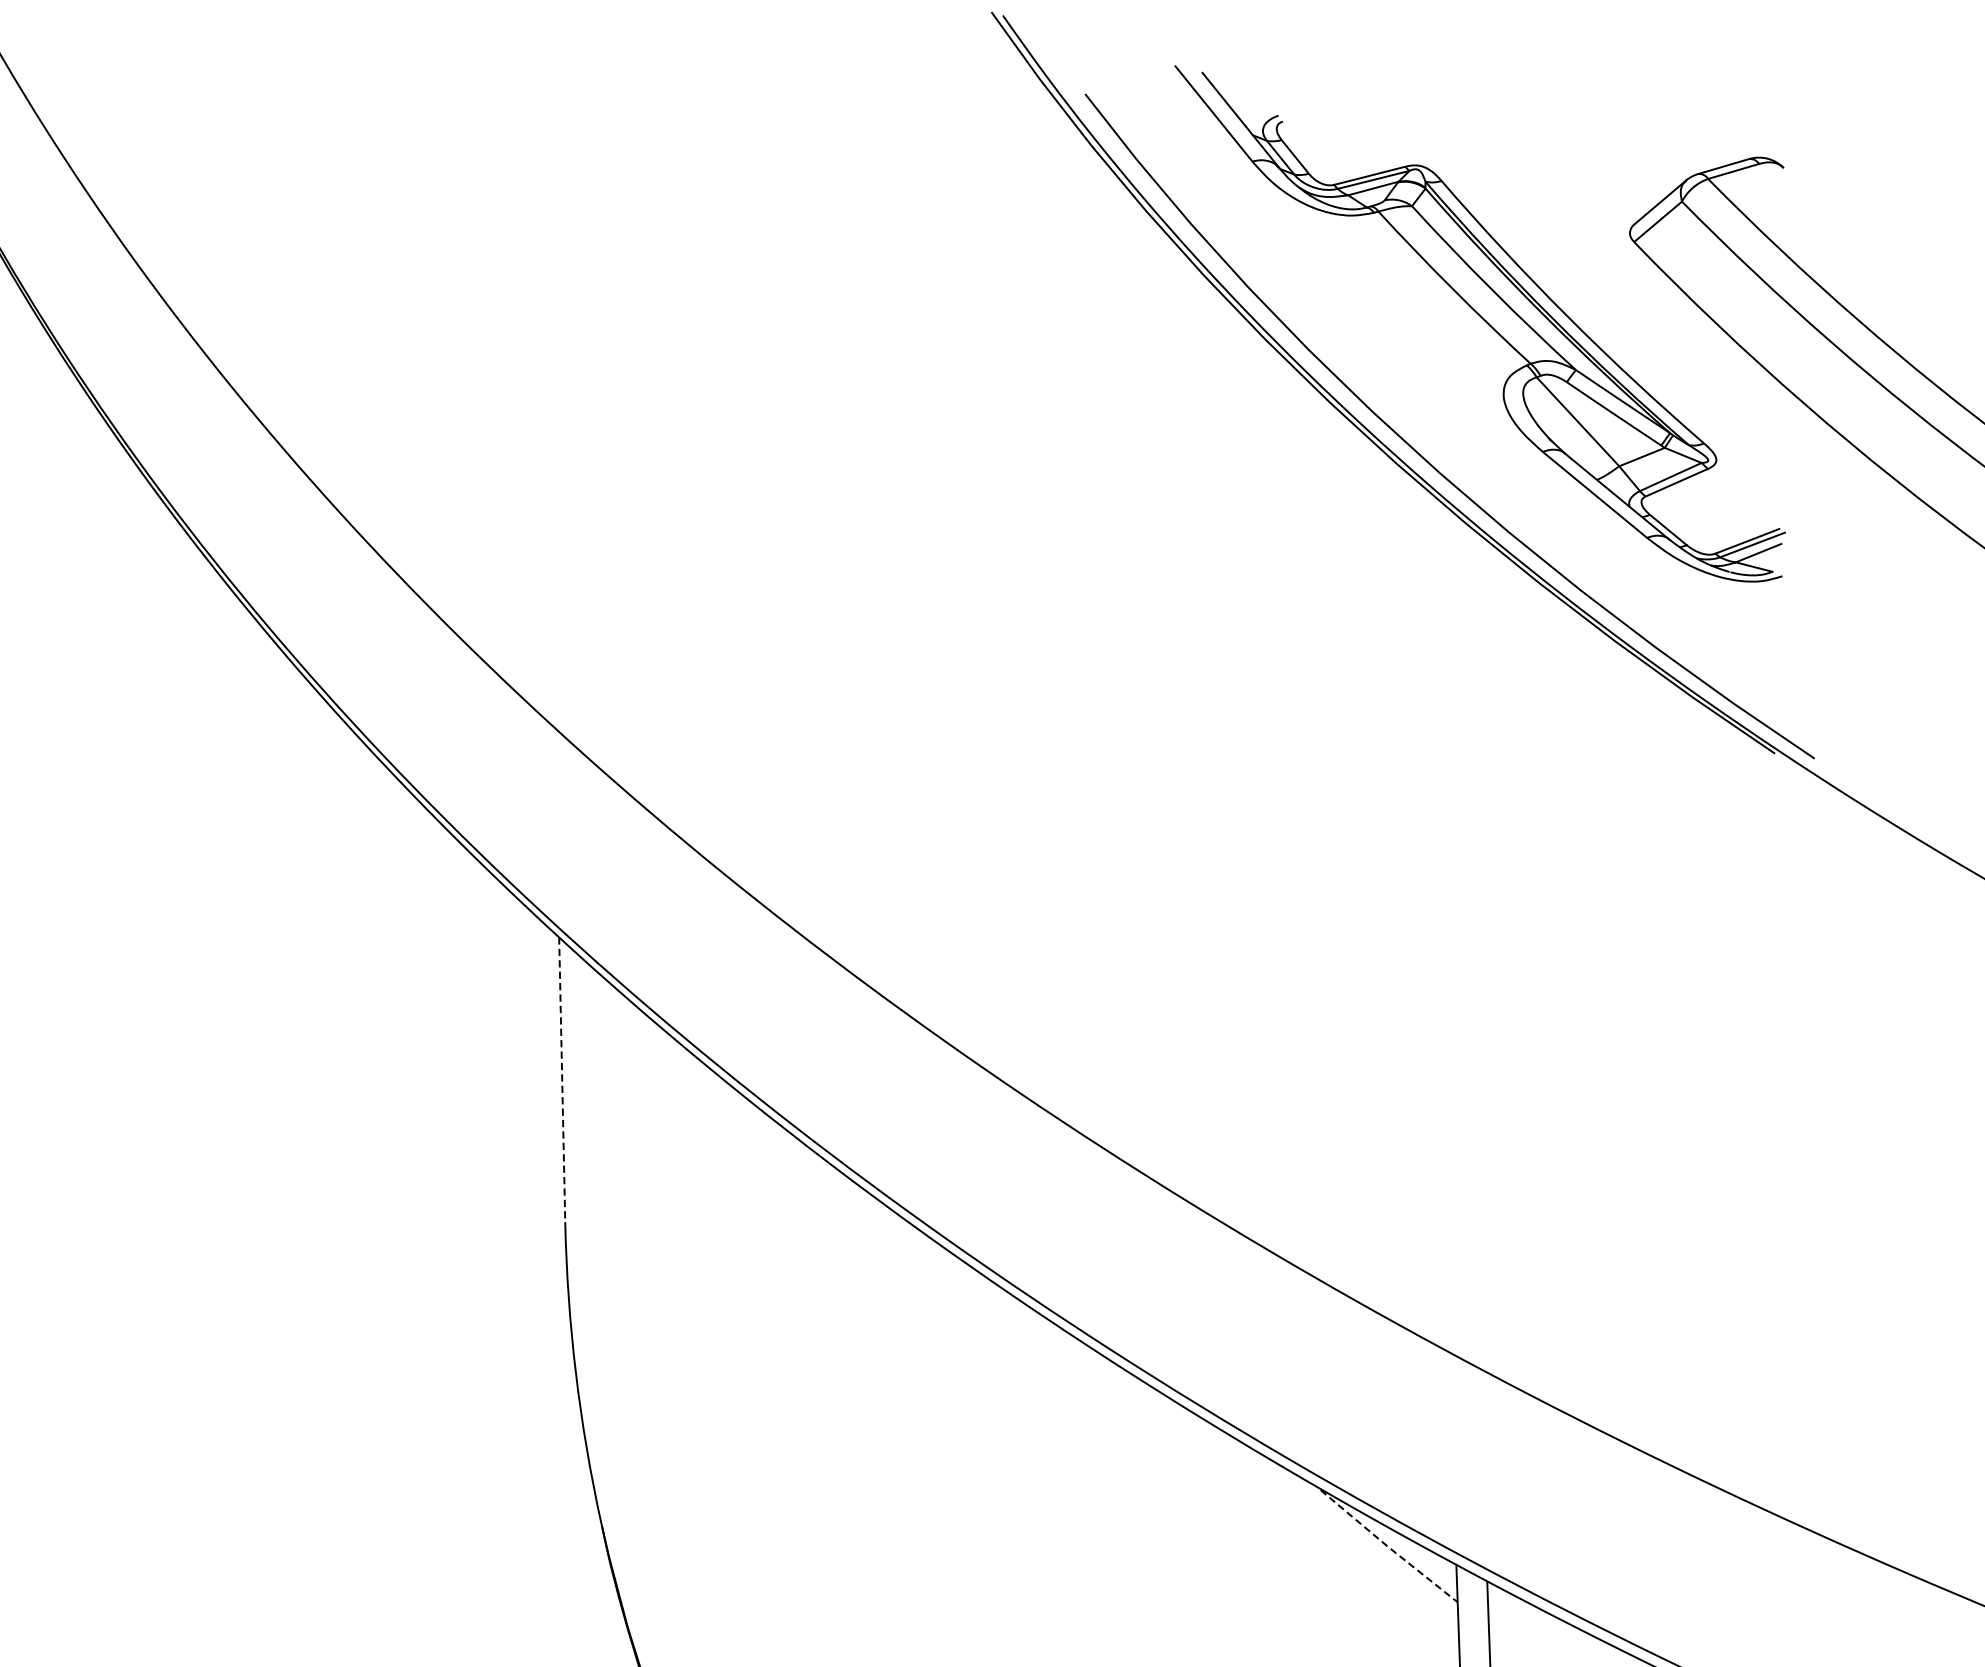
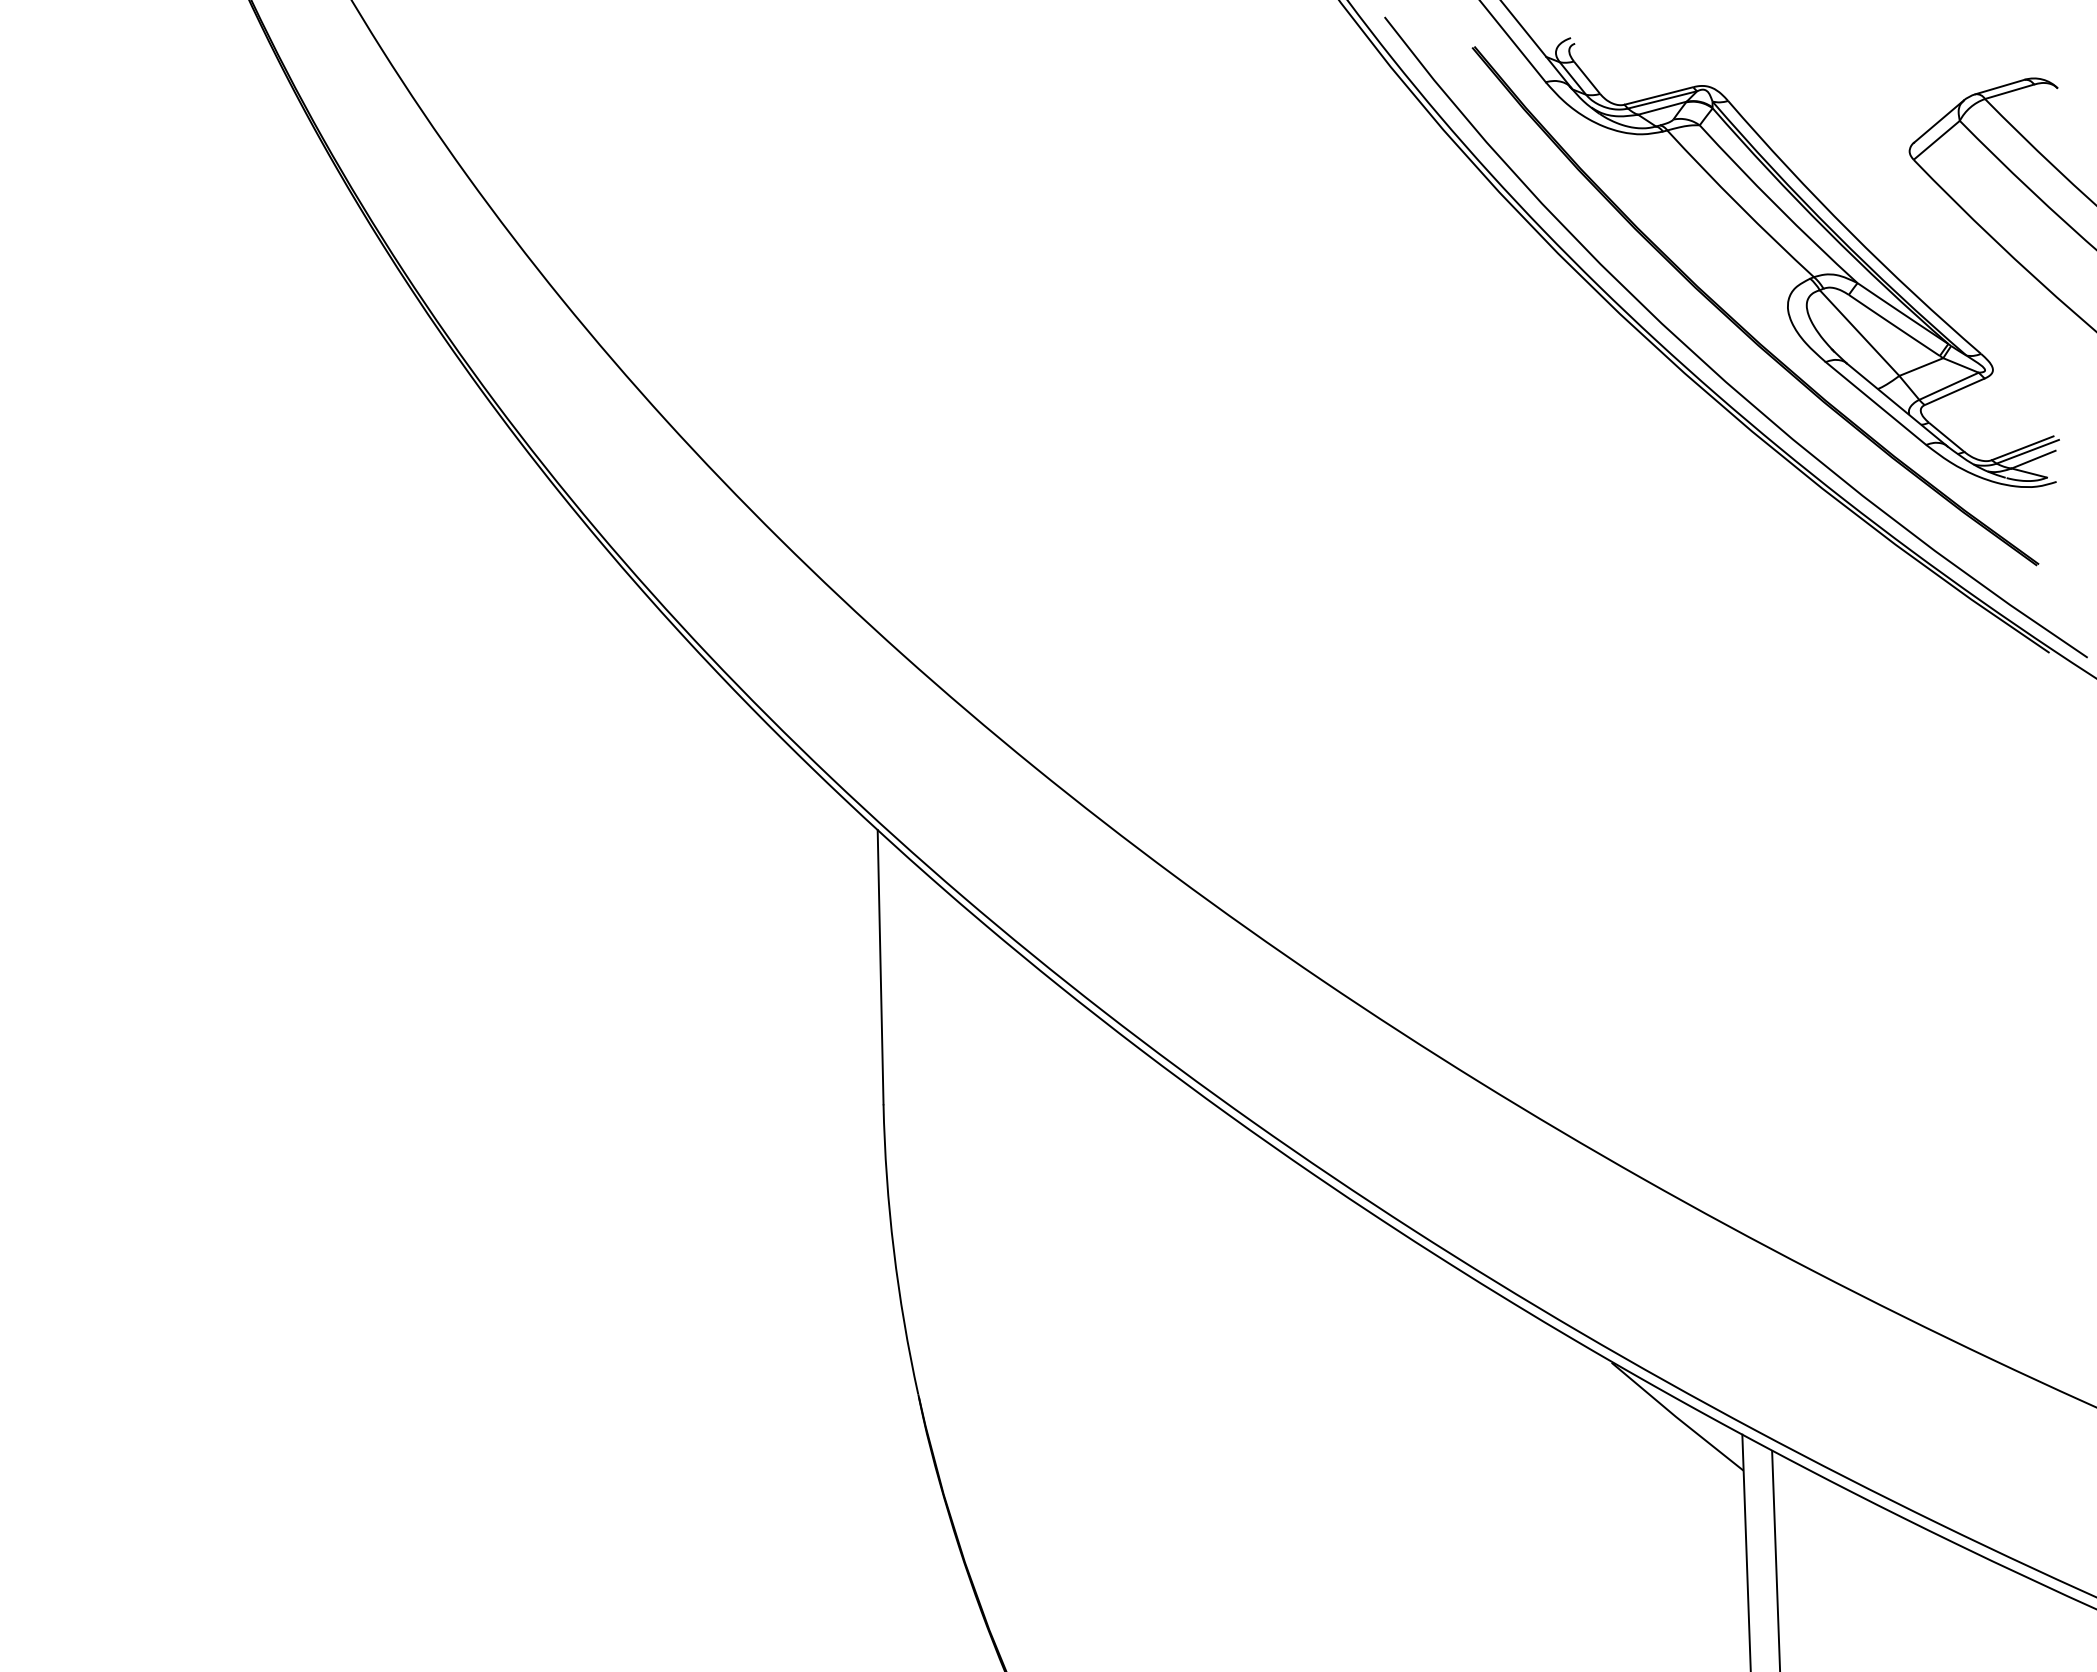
part: (1452, 410) -> (1738, 322), added
line: (562, 1080) -> (880, 967), dashed -> solid
line: (1388, 1547) -> (1676, 1417), dashed -> solid

